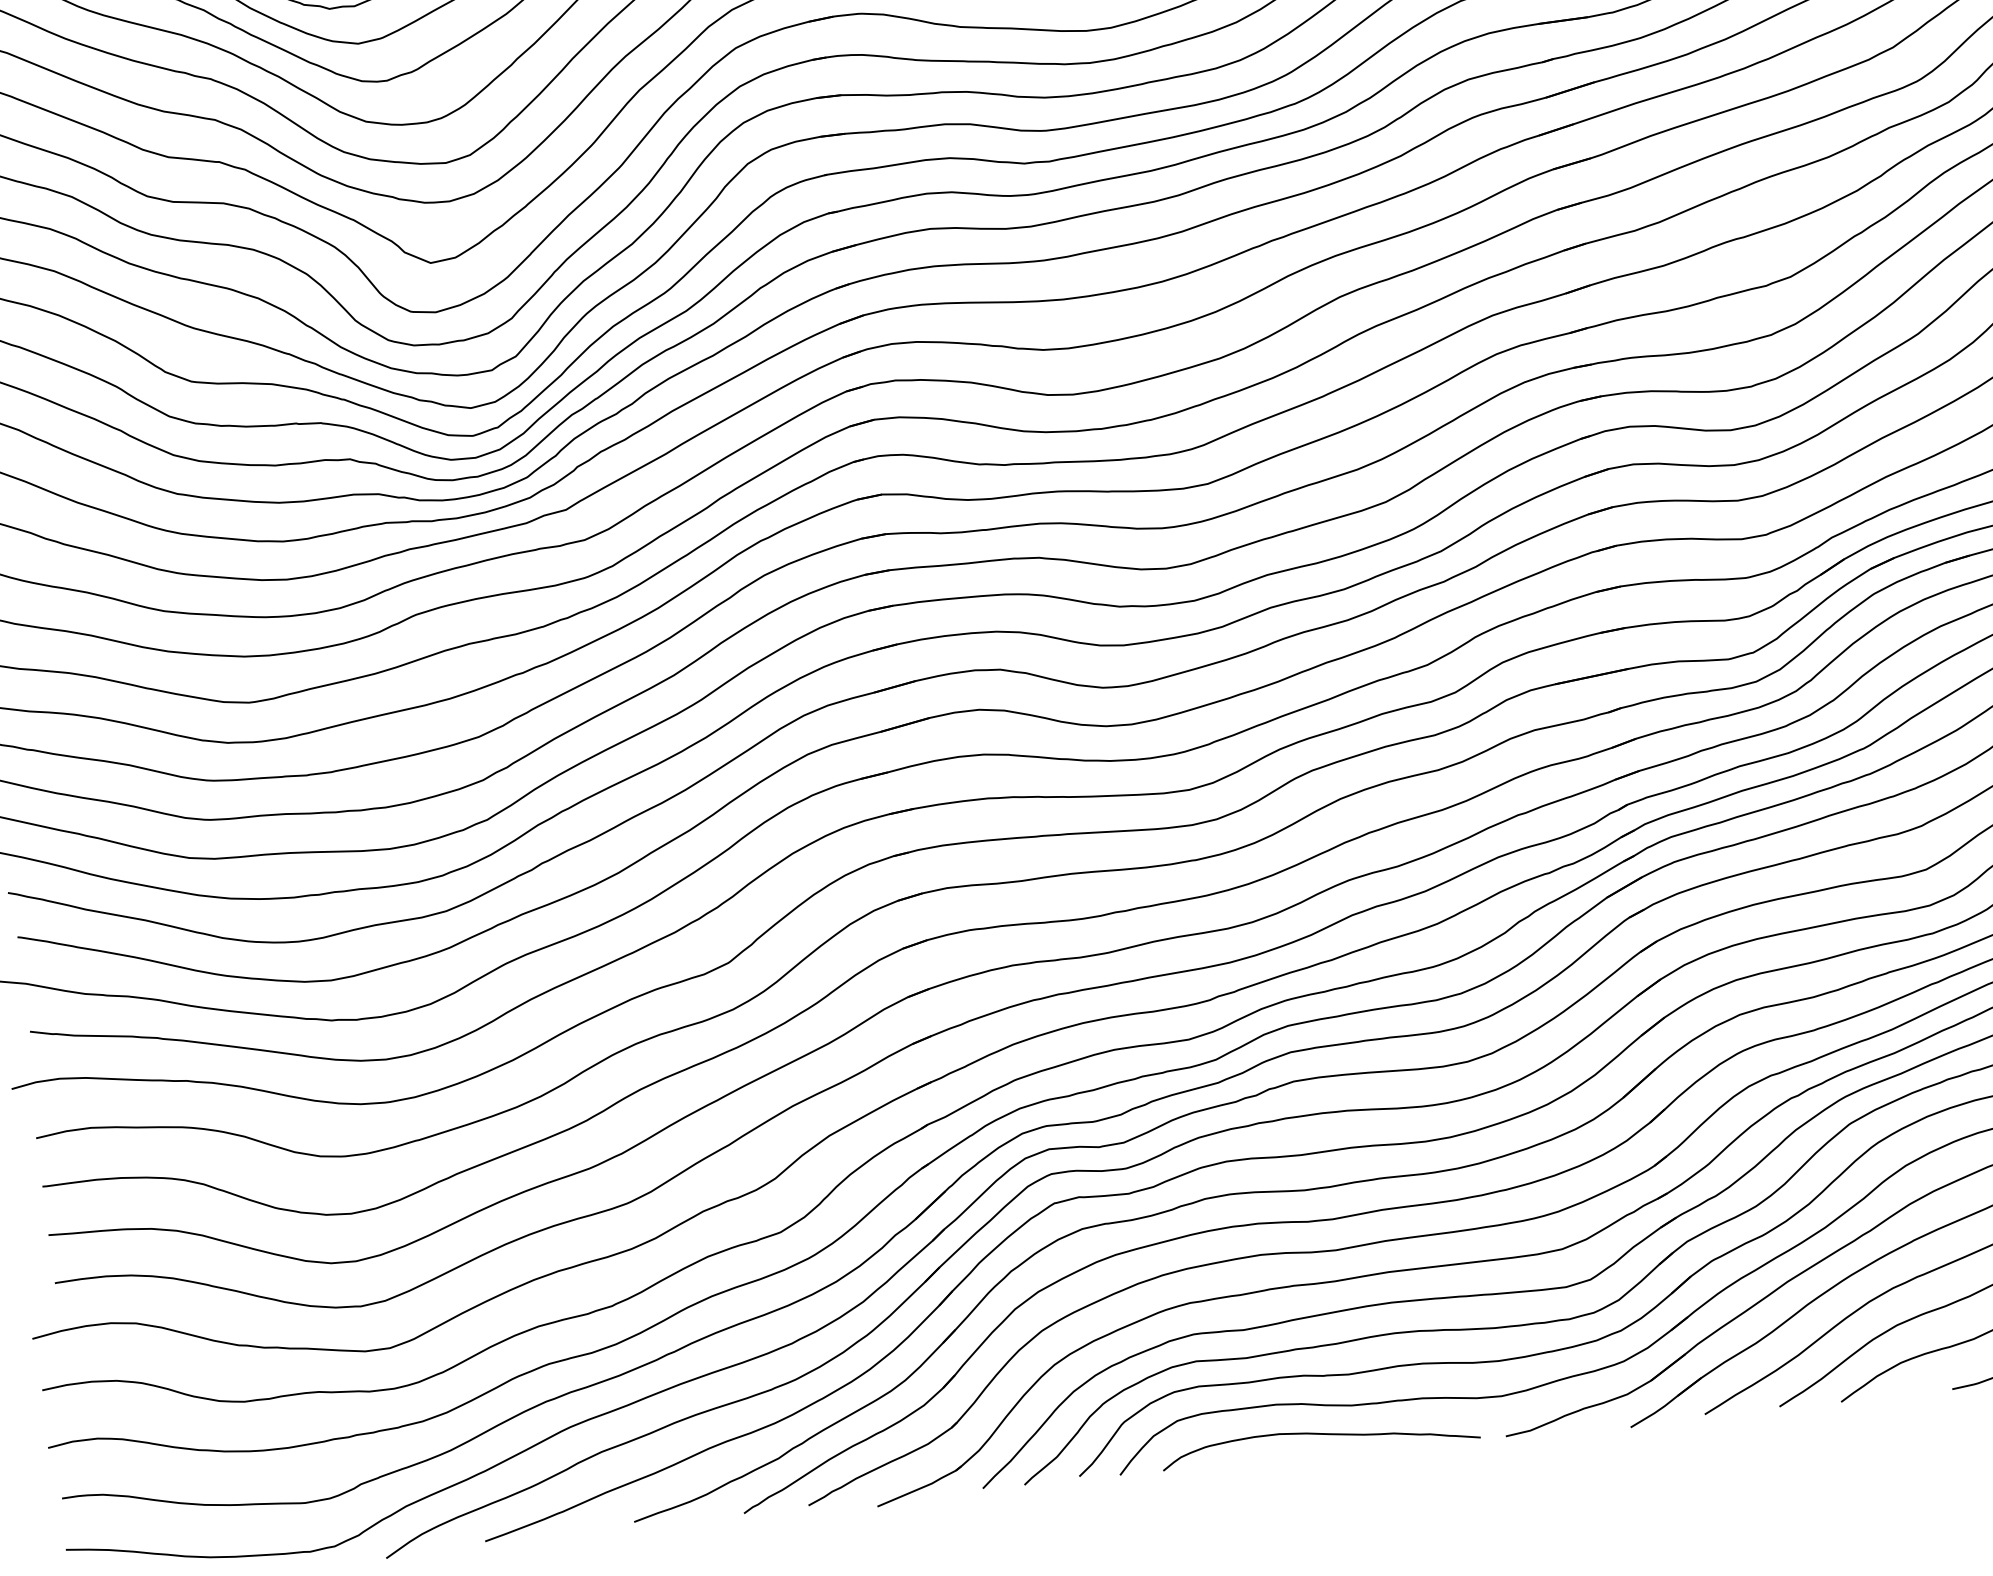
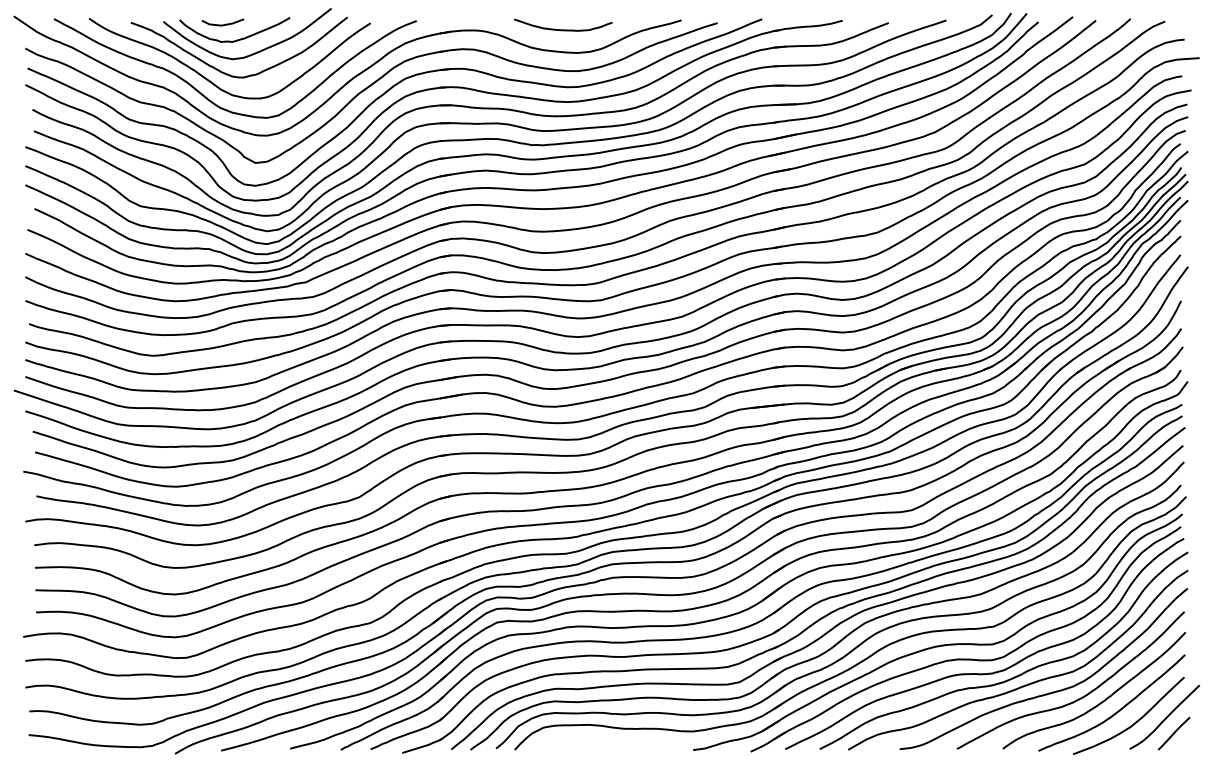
curve: (1318, 1436) -> (607, 741), removed

